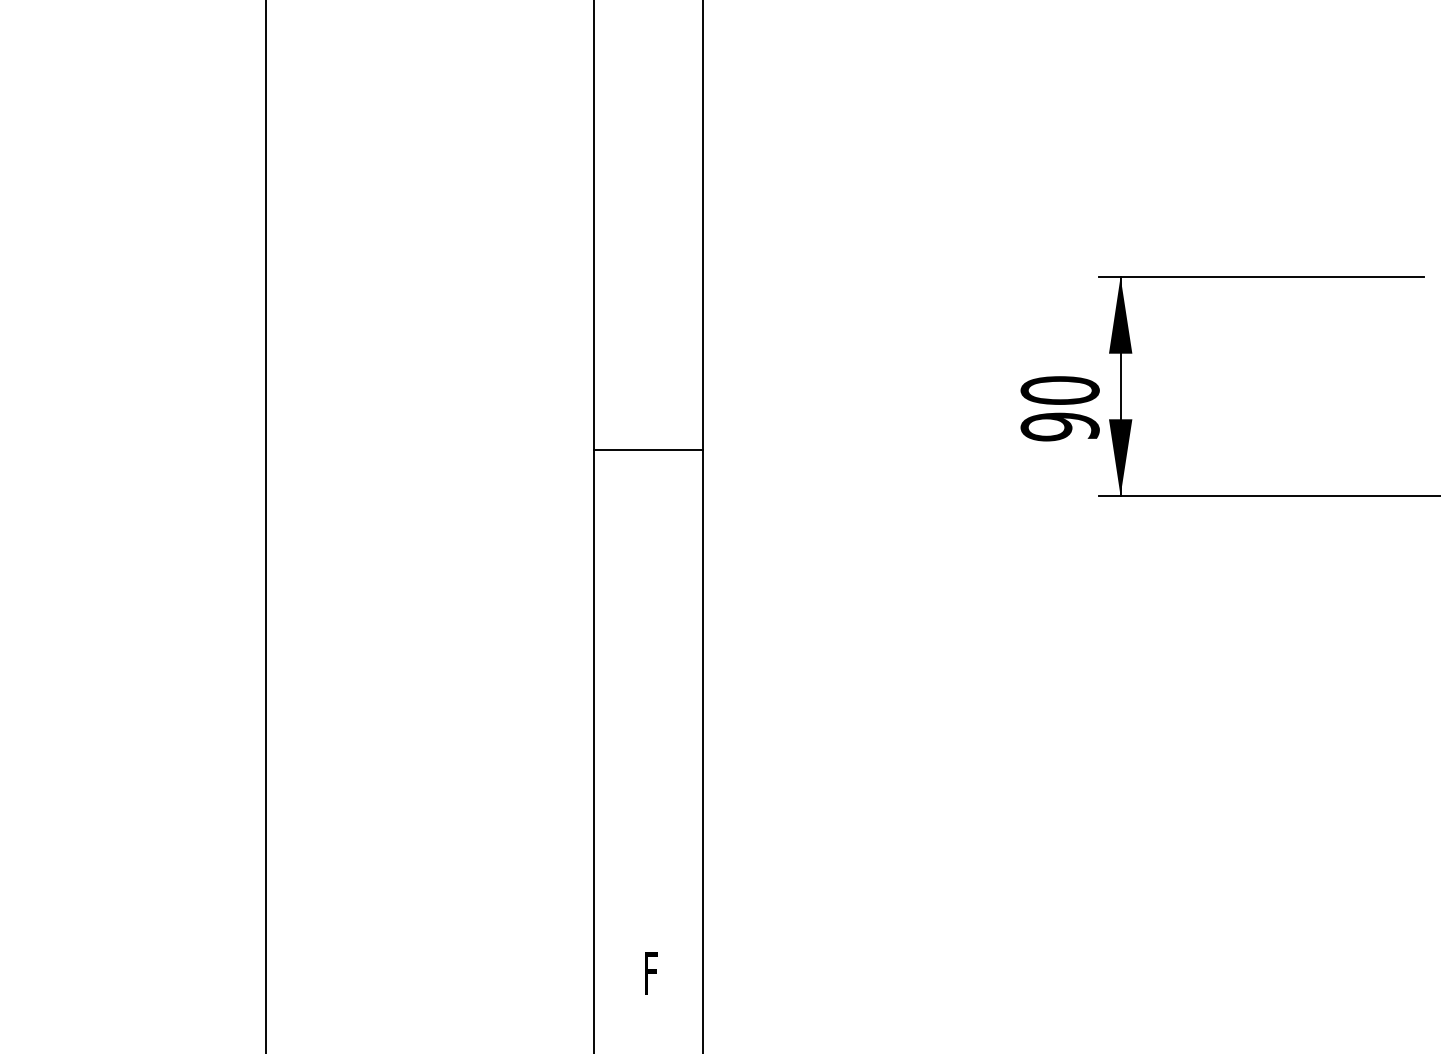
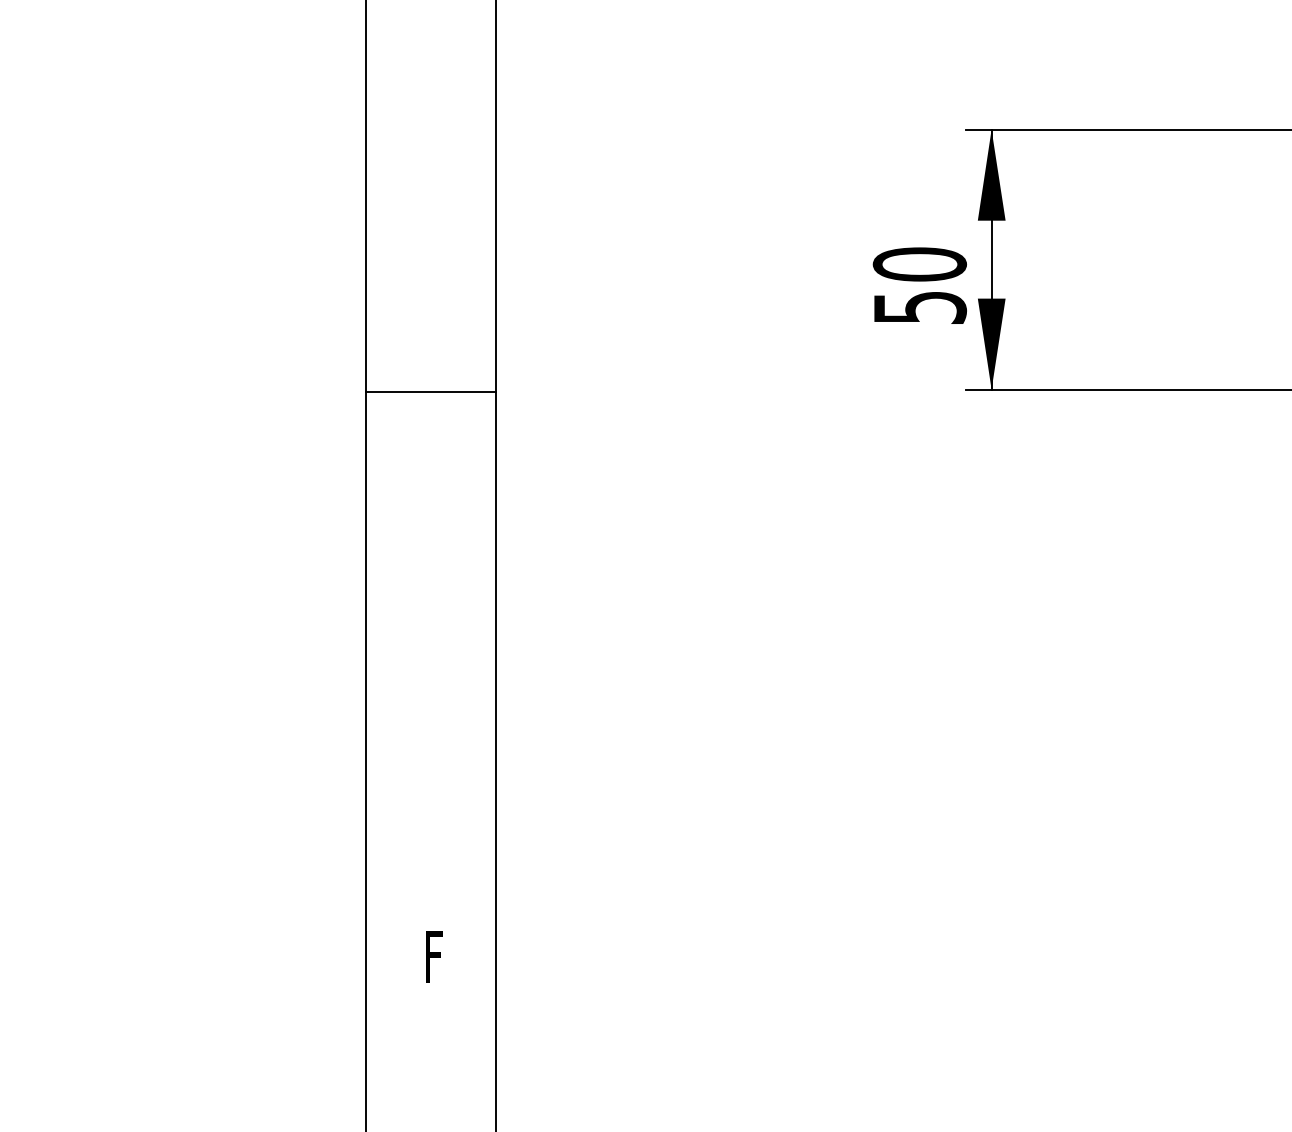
text: (1059, 426) -> (919, 307), 90 -> 50
line: (648, 450) -> (430, 392), moved

